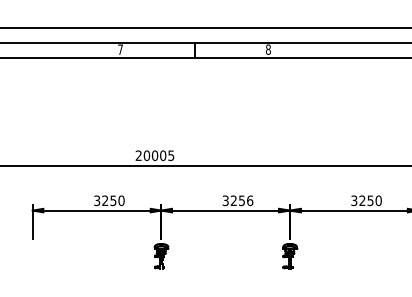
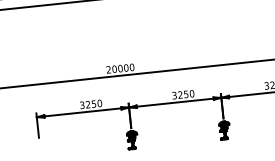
text: (171, 155) -> (132, 67), 20005 -> 20000
text: (250, 200) -> (192, 93), 3256 -> 3250

